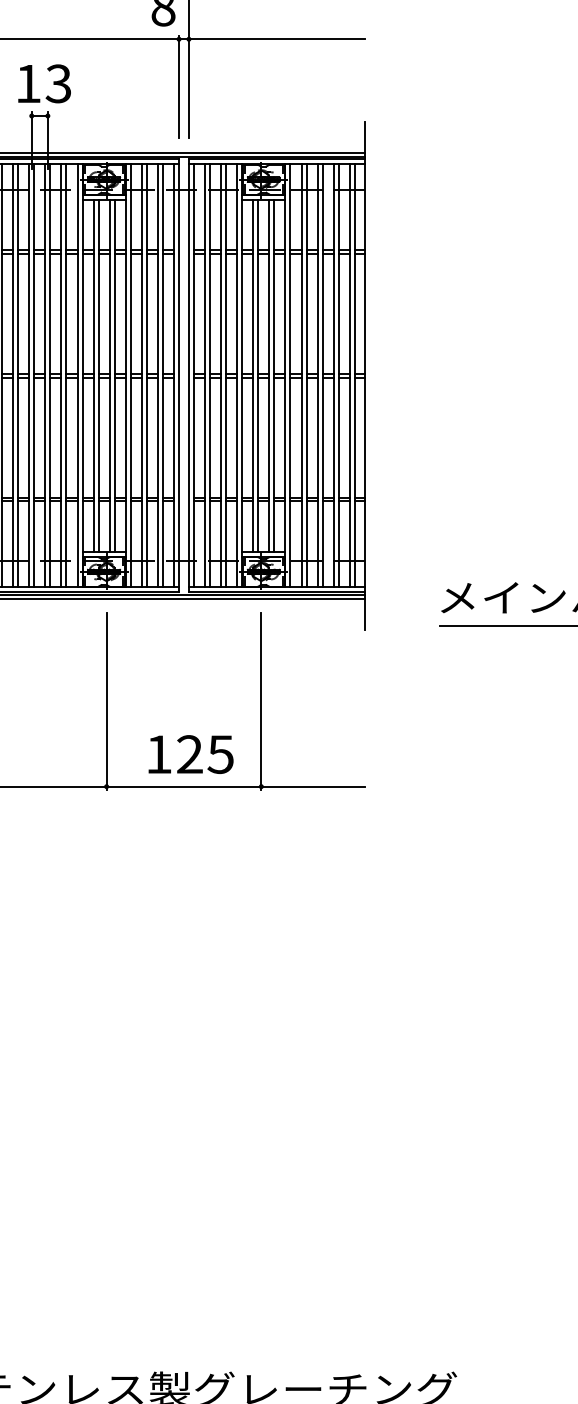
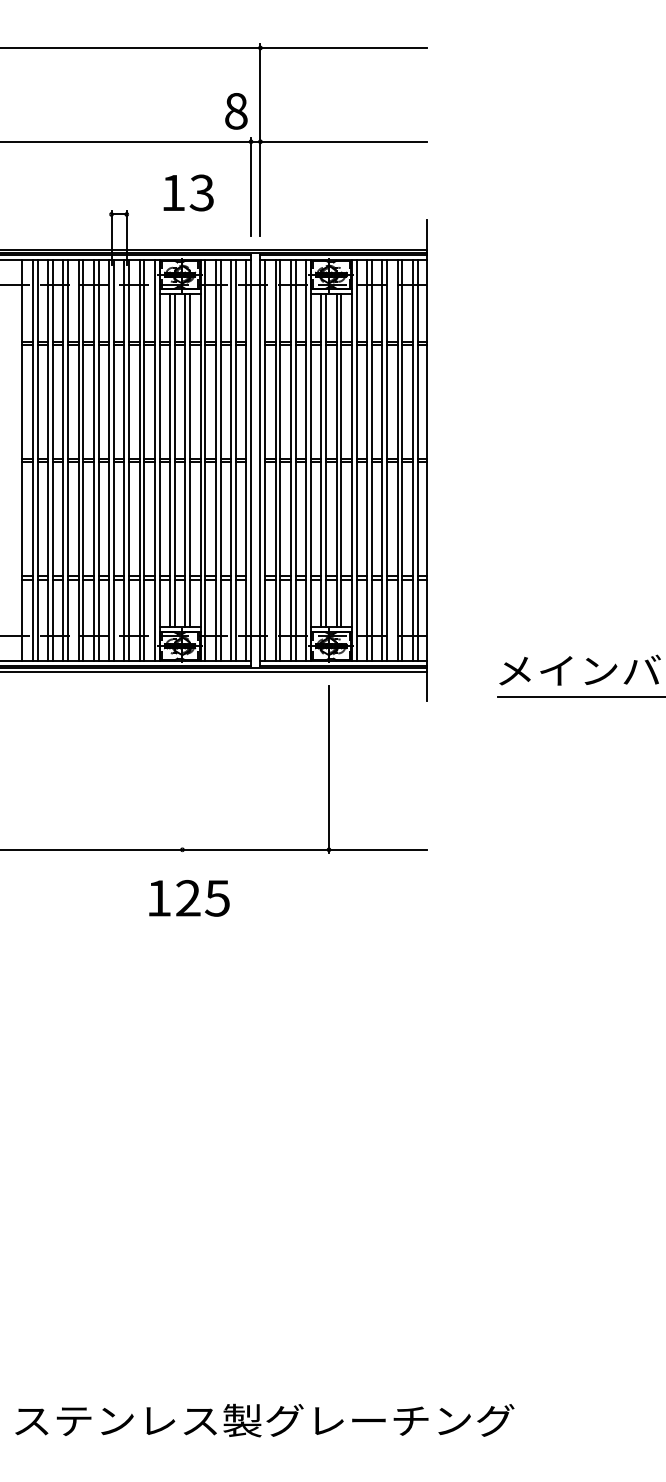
text: (44, 83) -> (188, 192), moved
line: (106, 701) -> (182, 769), removed
text: (191, 754) -> (189, 898), moved

